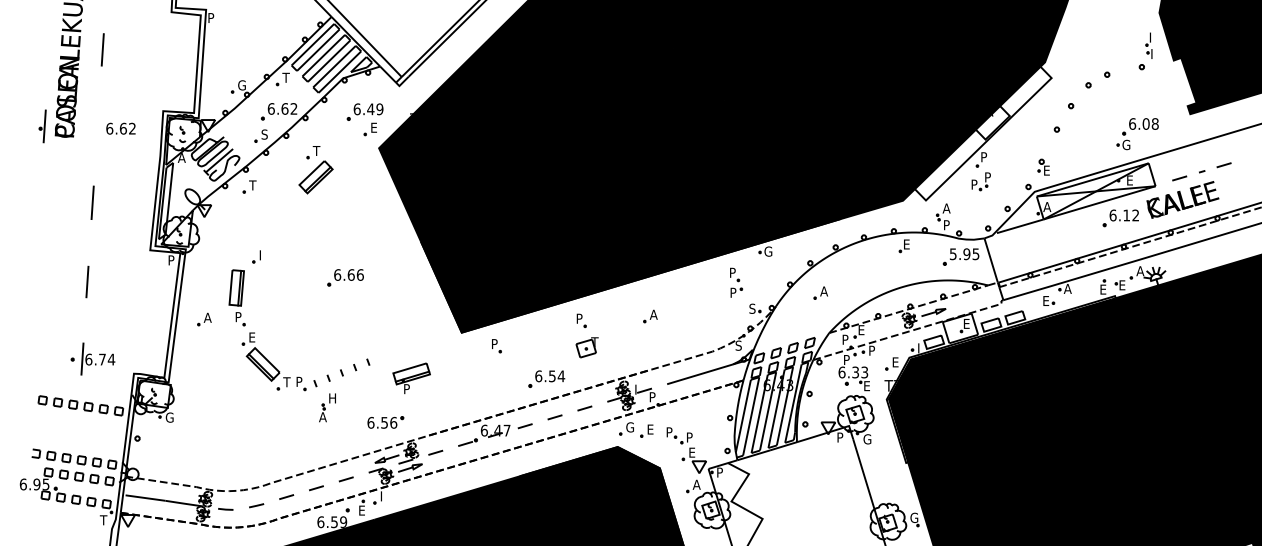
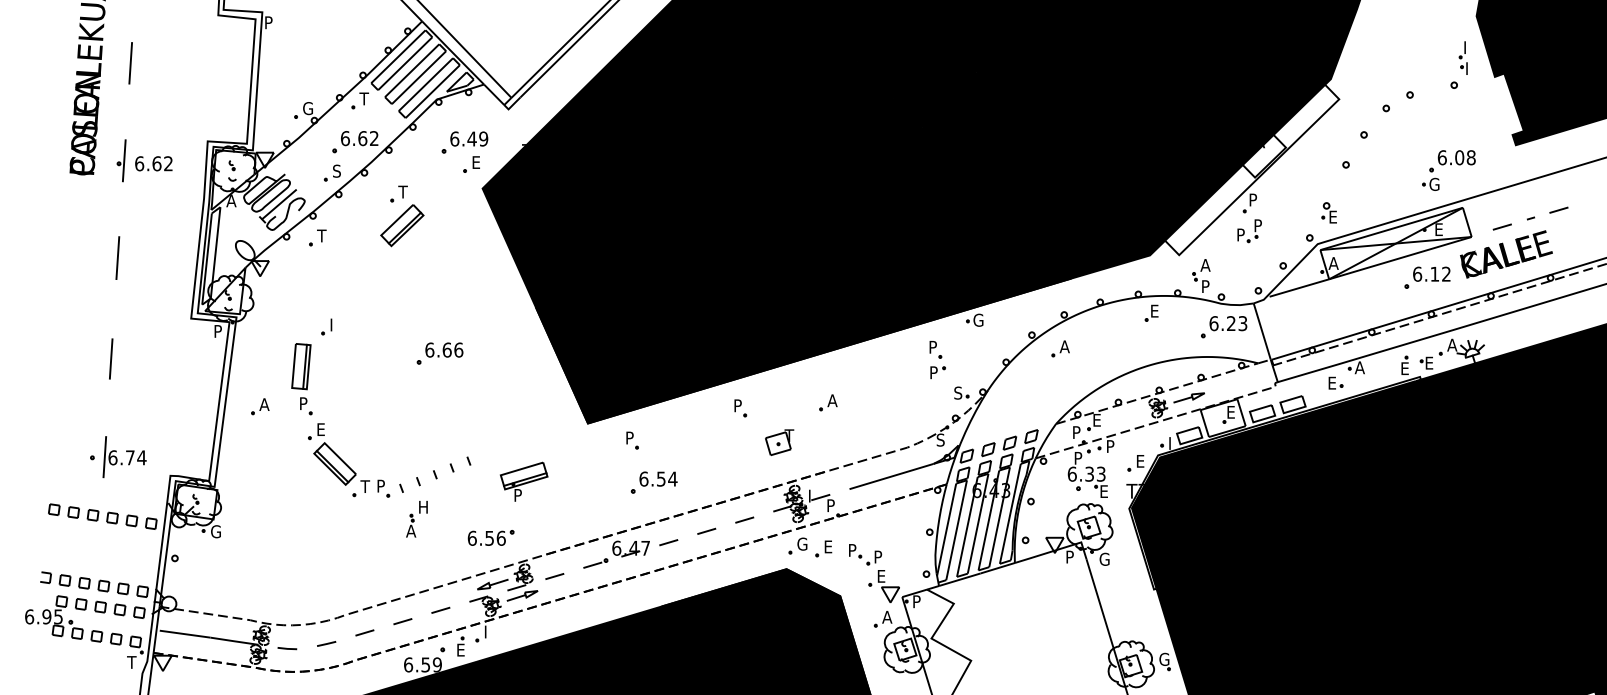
part: (42, 126) -> (121, 160), moved
text: (964, 254) -> (1228, 323), 5.95 -> 6.23
part: (820, 292) -> (1060, 348), moved
part: (586, 347) -> (778, 442), moved
part: (546, 378) -> (653, 481), moved

